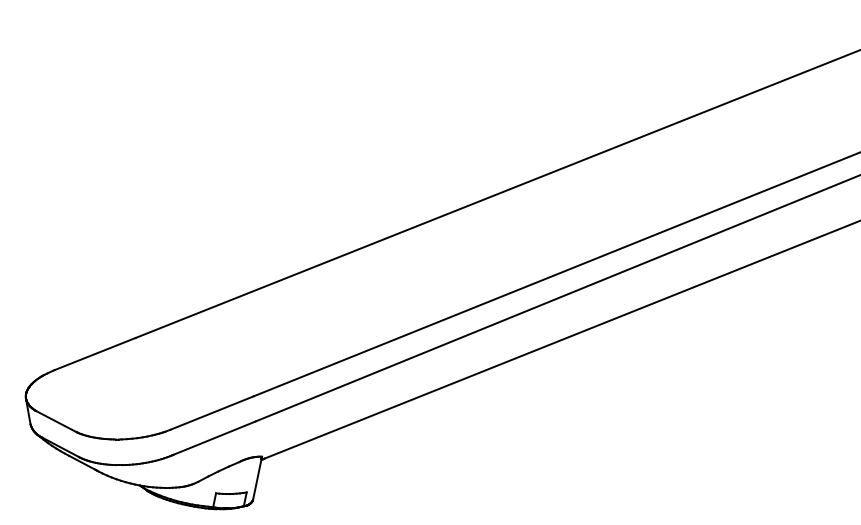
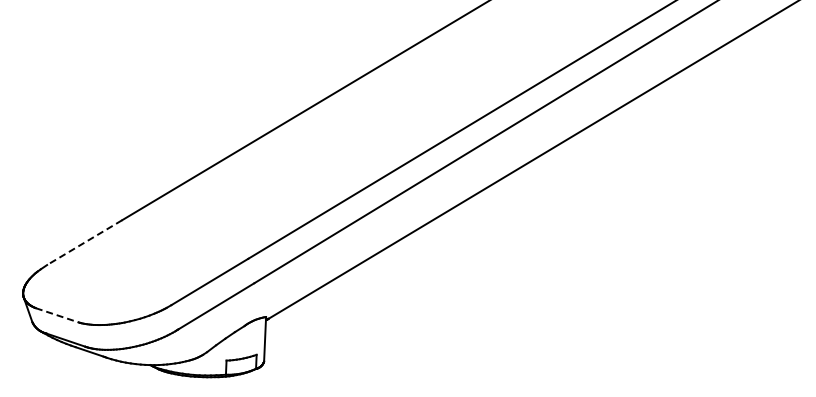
line: (94, 354) -> (84, 243), solid -> dashed
line: (56, 421) -> (57, 315), solid -> dashed

